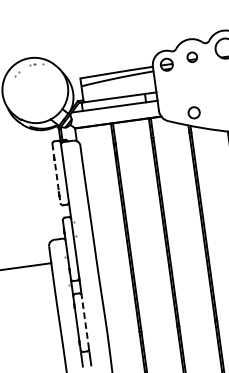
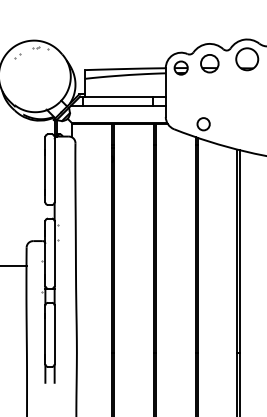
part: (191, 57) -> (209, 63), size x1.67
line: (56, 173) -> (45, 169), dashed -> solid
line: (85, 321) -> (54, 334), dashed -> solid

